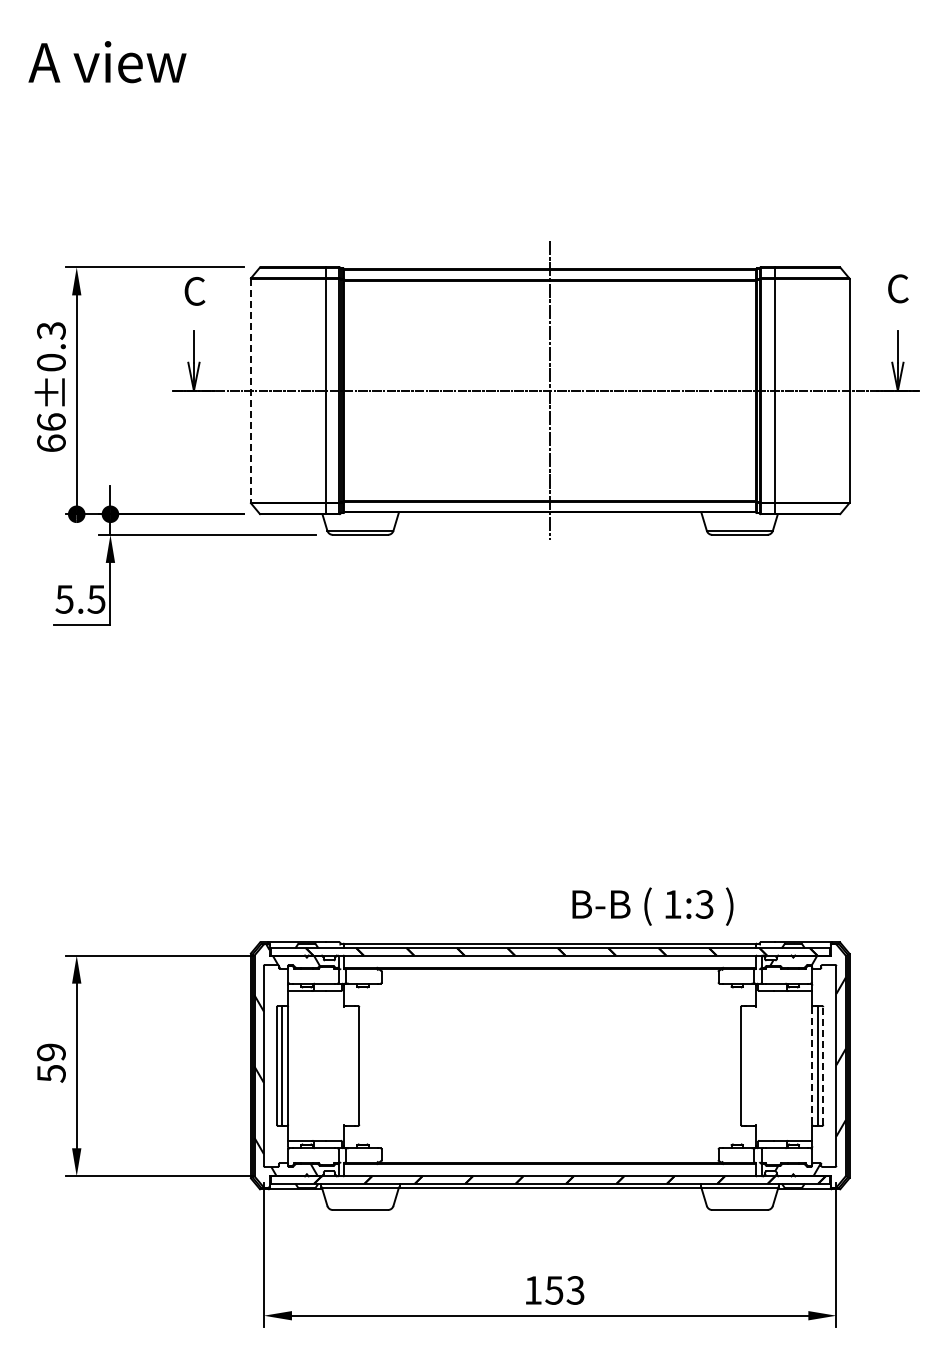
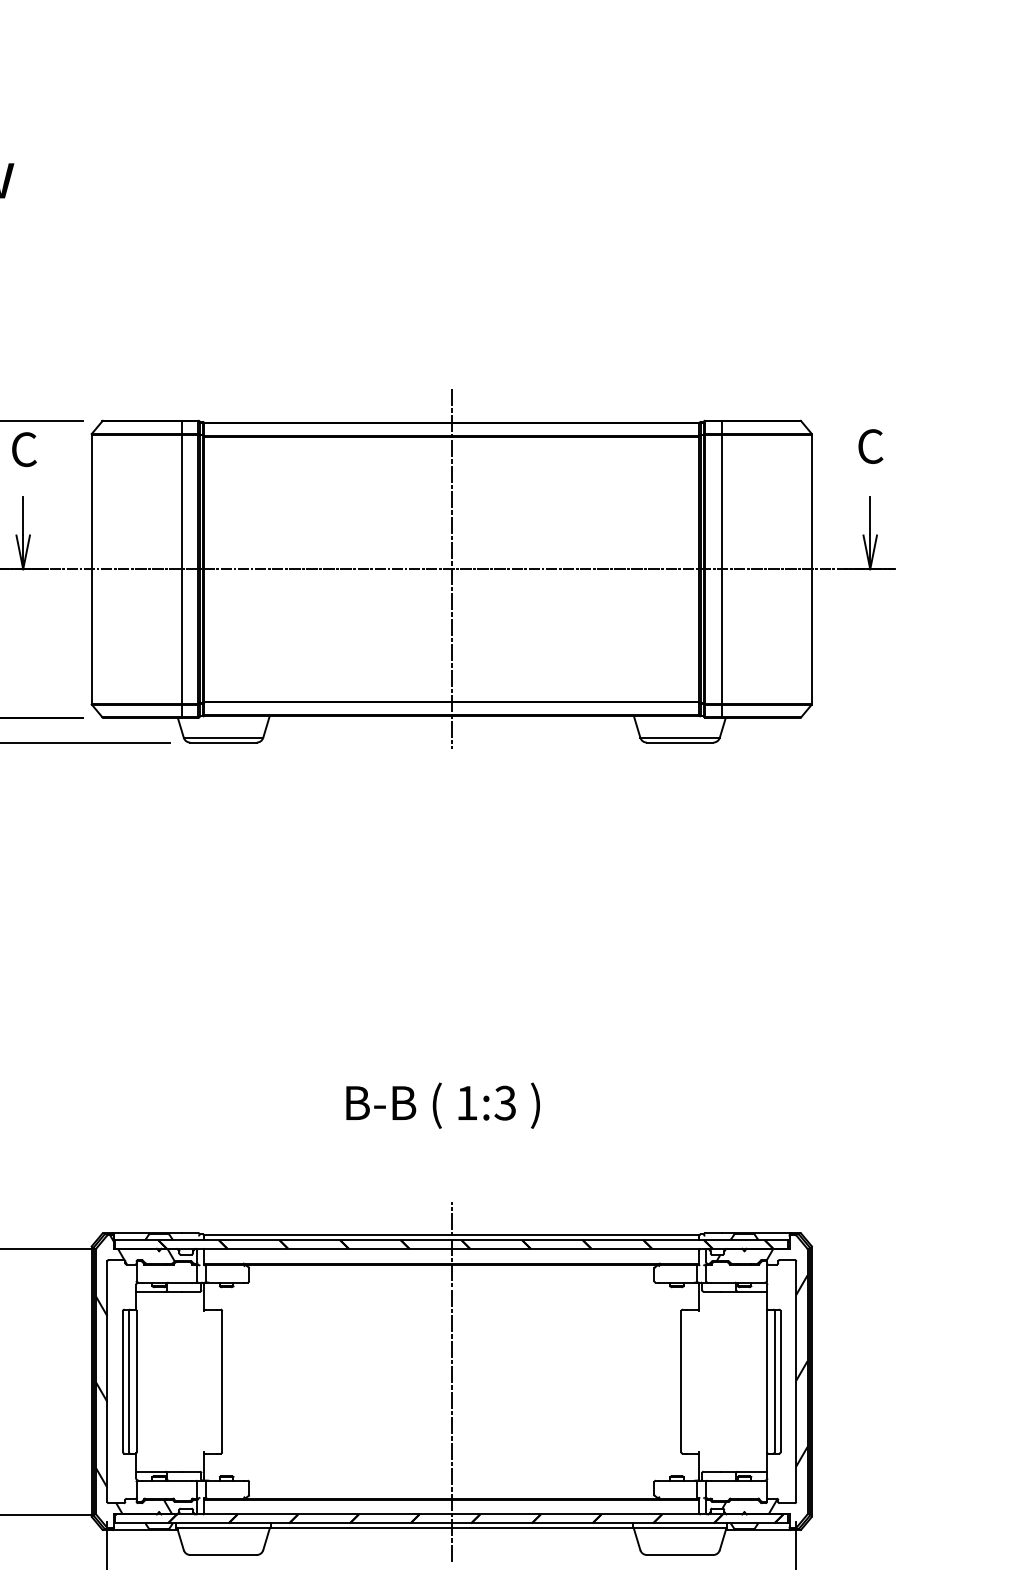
line: (250, 390) -> (91, 568), dashed -> solid
text: (652, 906) -> (442, 1105), moved
line: (550, 1065) -> (452, 1381), added
line: (812, 1065) -> (767, 1381), dashed -> solid
line: (823, 1065) -> (780, 1381), dashed -> solid

